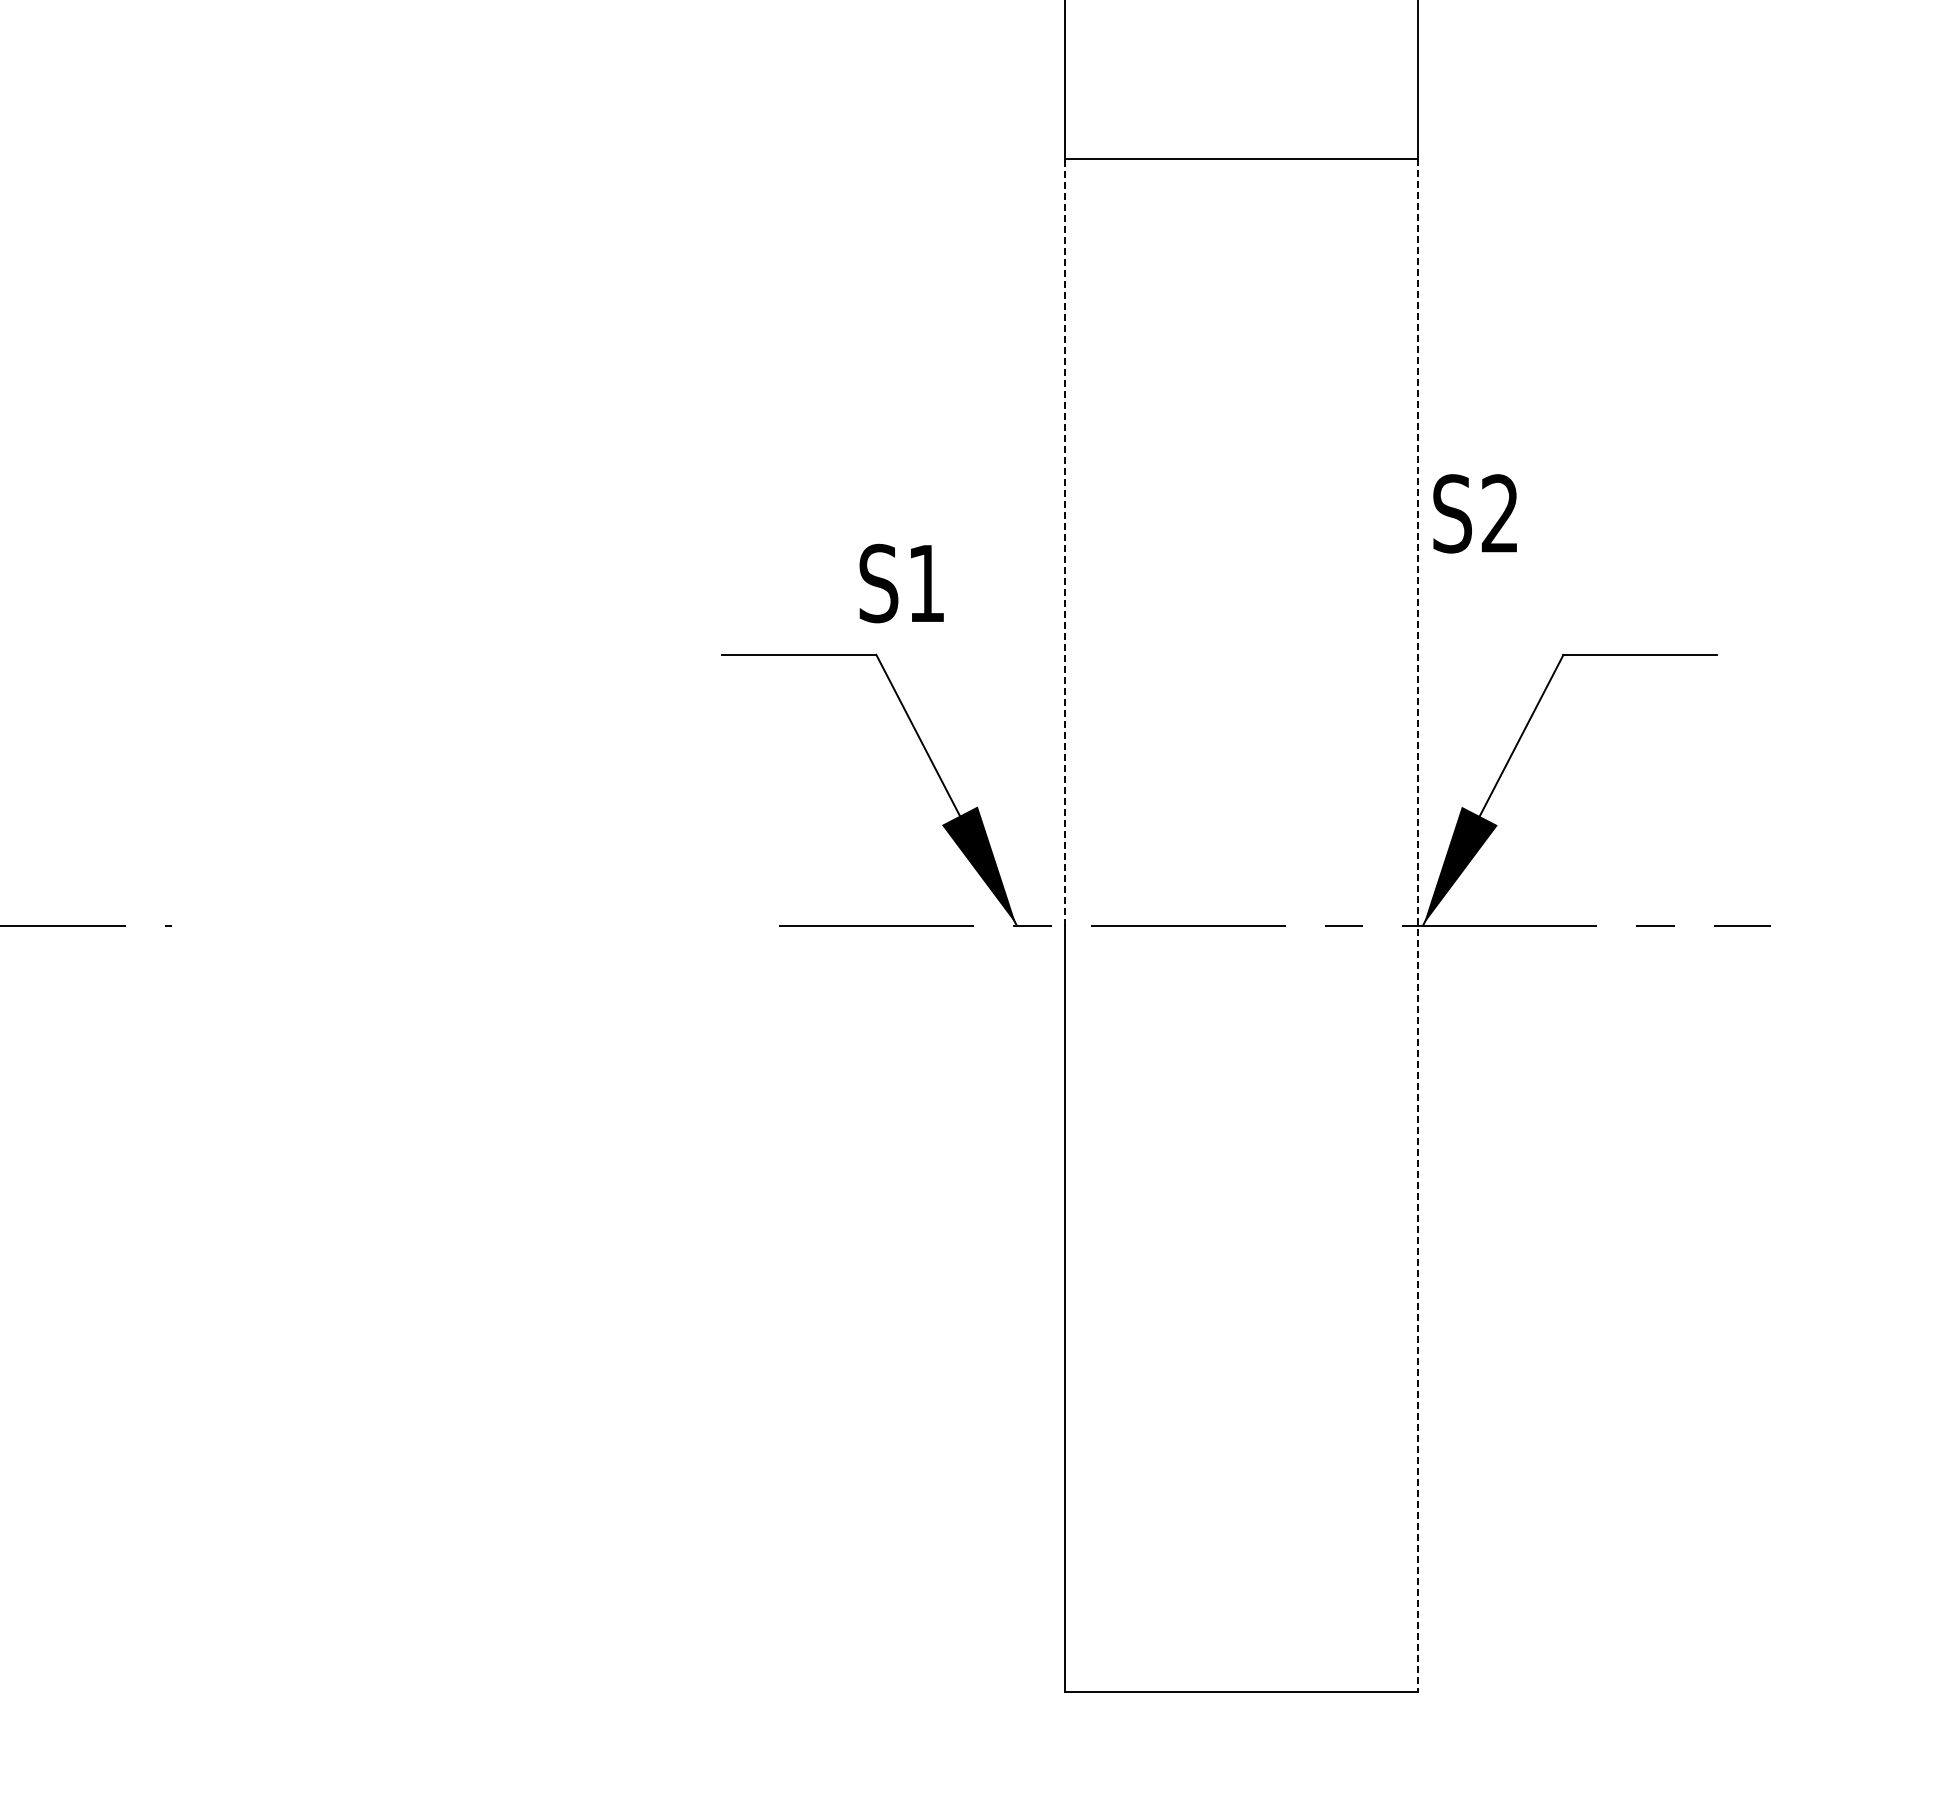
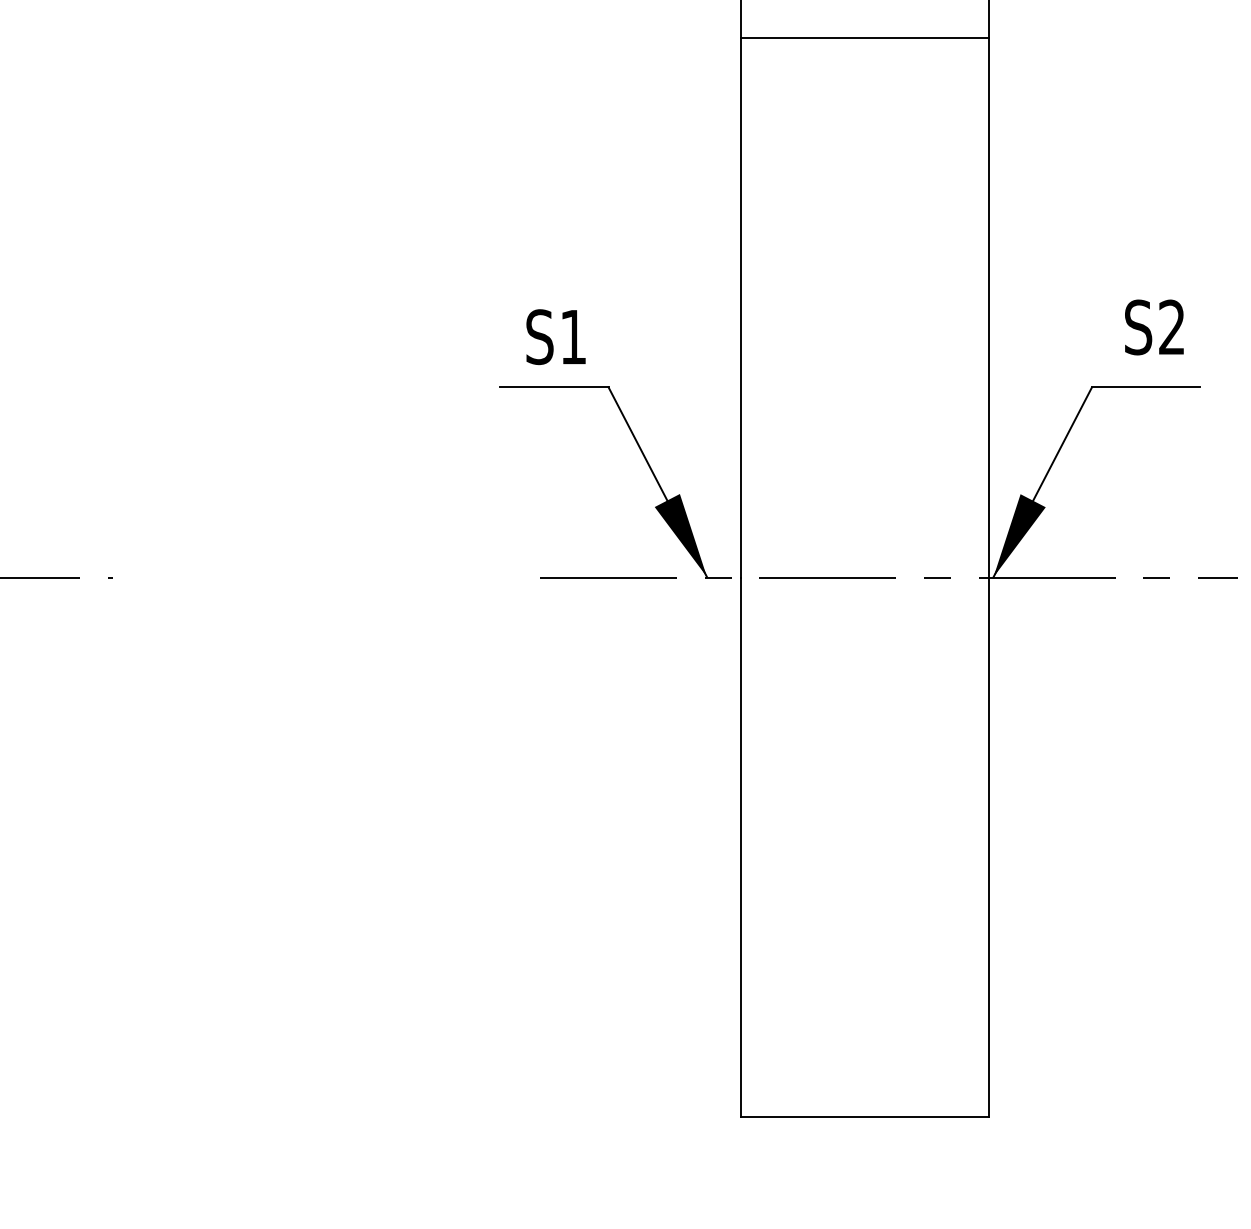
text: (1474, 513) -> (1153, 327), moved
line: (1065, 541) -> (741, 307), dashed -> solid
text: (901, 583) -> (555, 337), moved
line: (1417, 925) -> (989, 577), dashed -> solid

